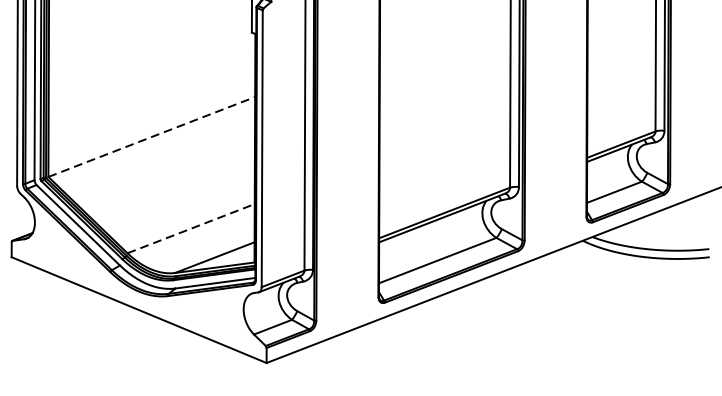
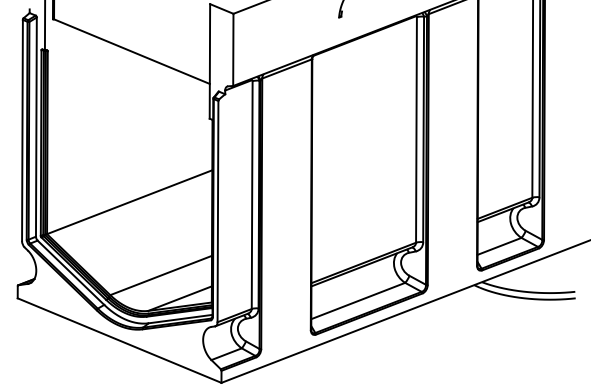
line: (151, 137) -> (129, 202), dashed -> solid
line: (191, 228) -> (161, 275), dashed -> solid

